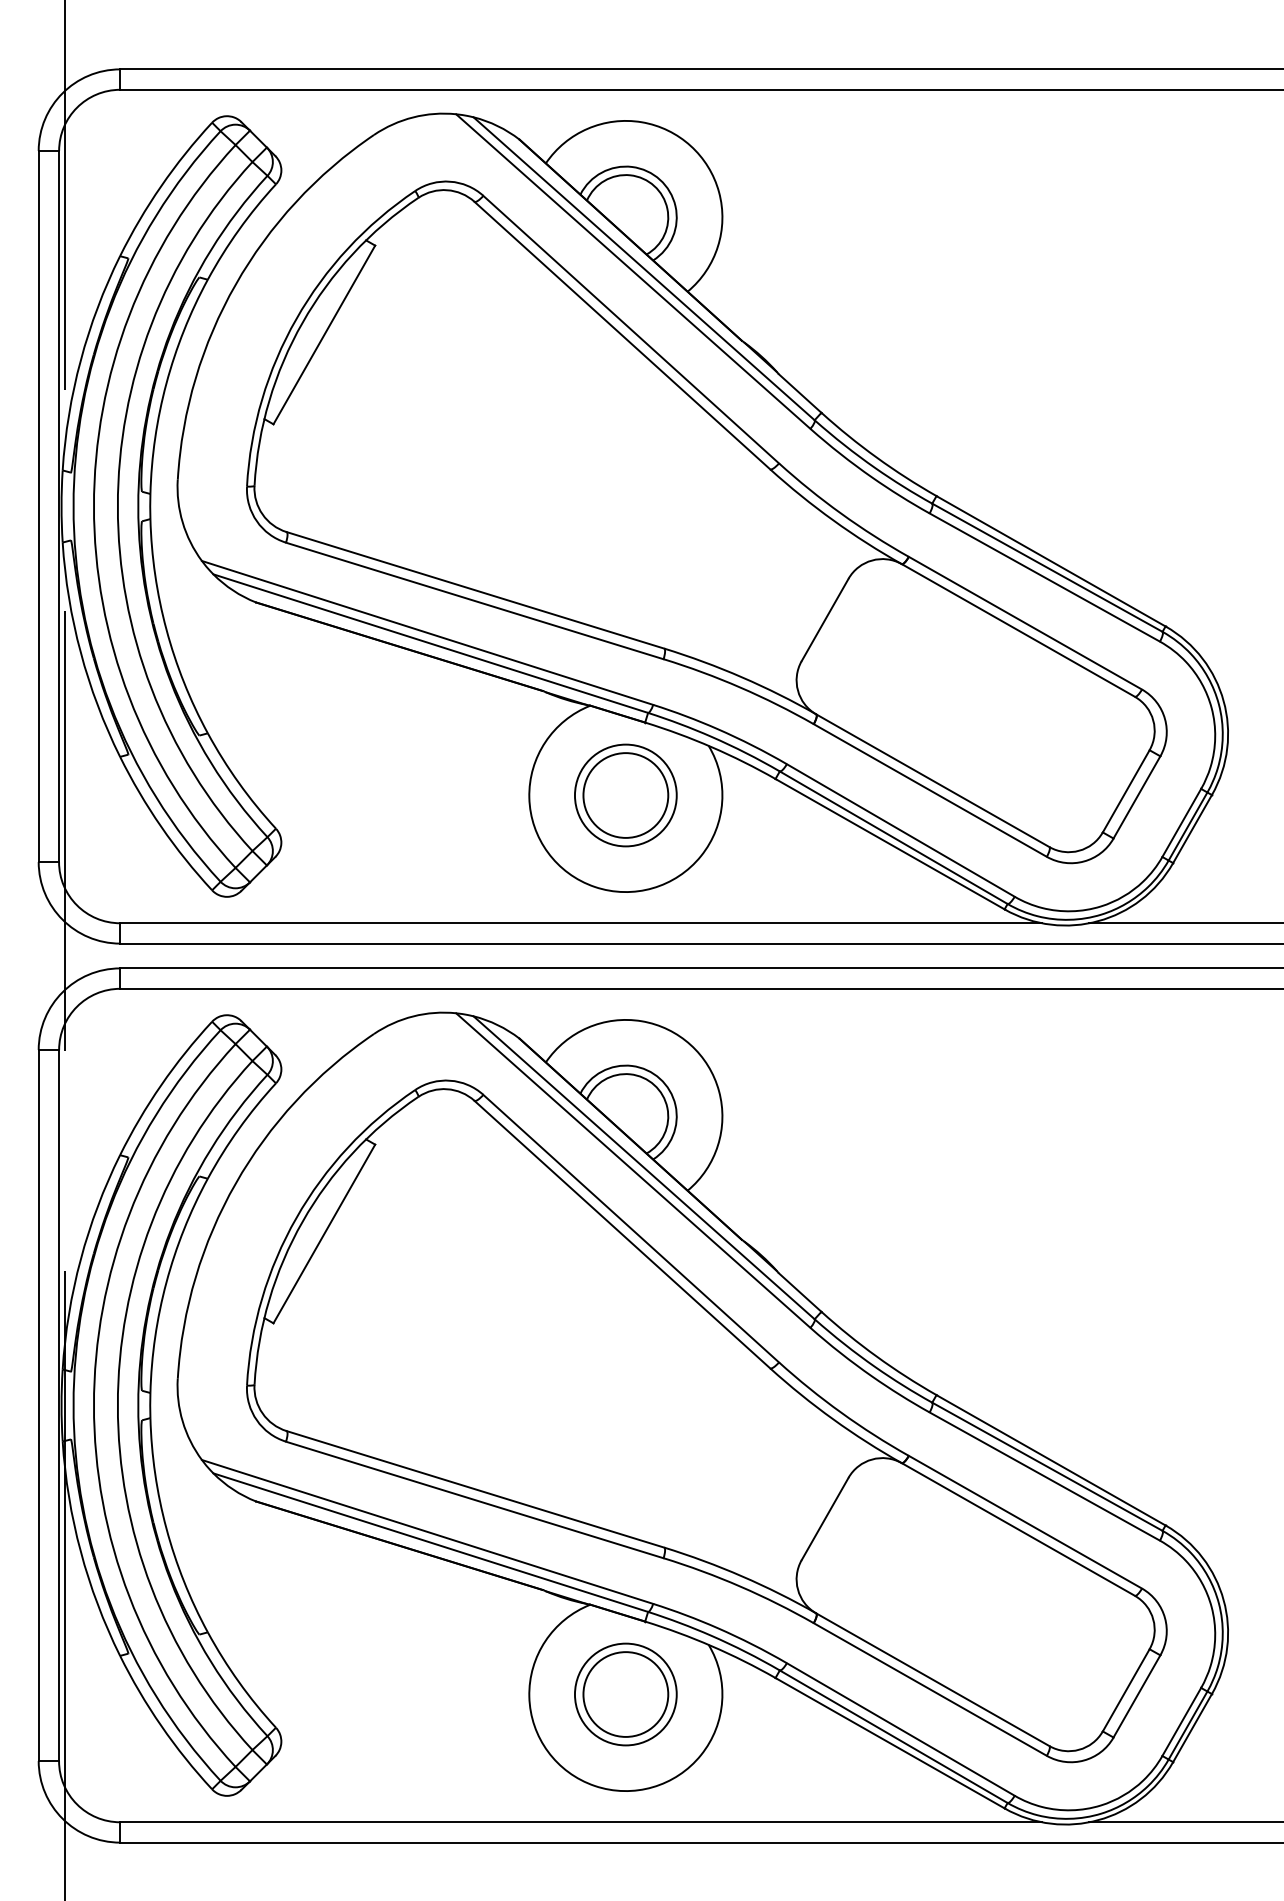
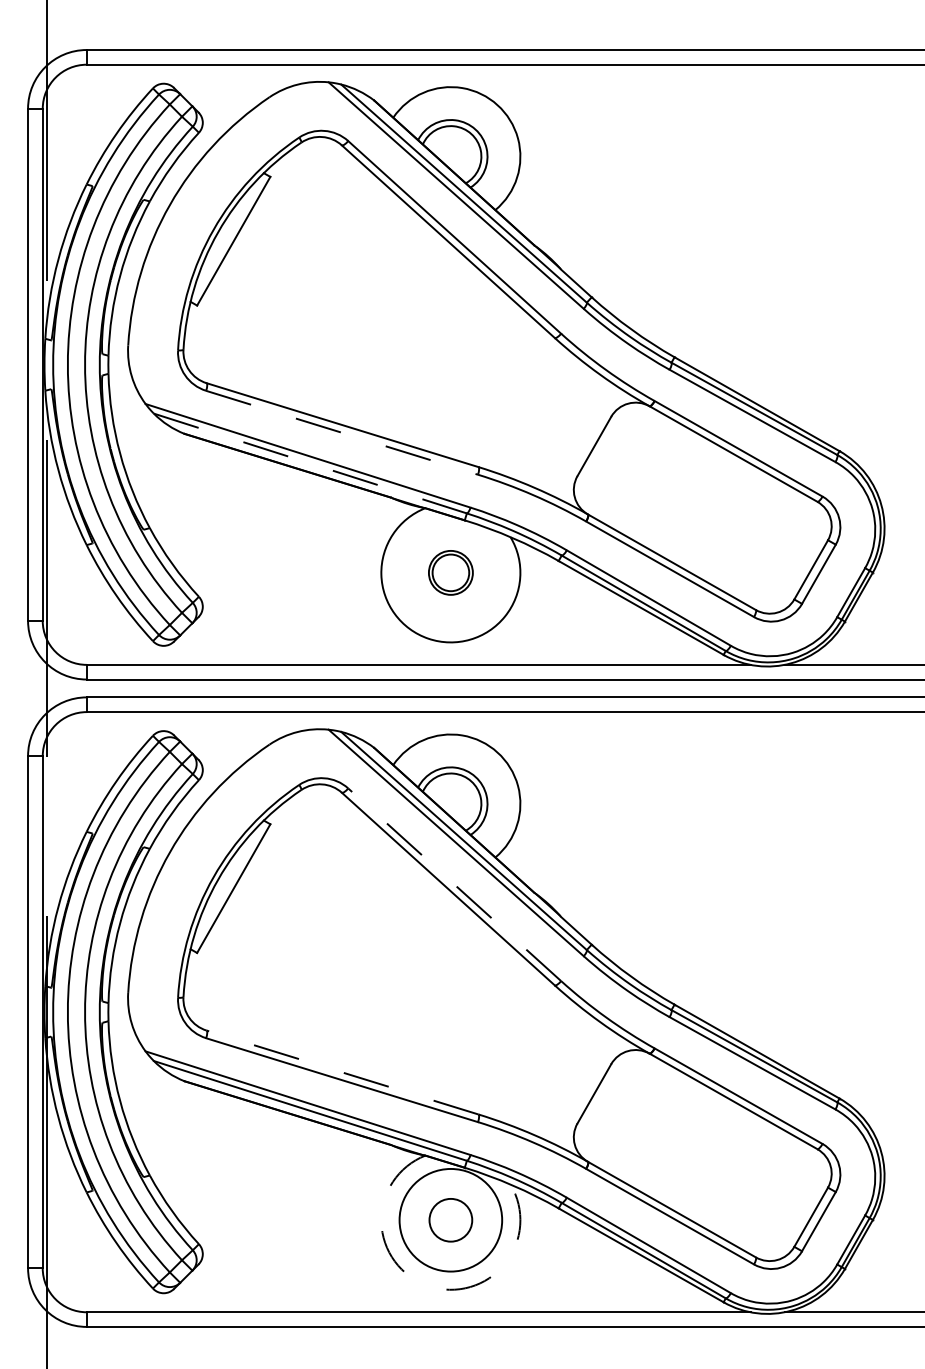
line: (474, 600) -> (341, 432), solid -> dashed
line: (431, 643) -> (310, 463), solid -> dashed
part: (625, 795) -> (450, 572), size x0.6
line: (630, 1228) -> (454, 884), solid -> dashed
line: (475, 1489) -> (342, 1072), solid -> dashed
circle: (625, 1694) -> (450, 1220), size x0.7
circle: (625, 1694) -> (450, 1220), size x1.4
arc: (594, 1785) -> (428, 1285), solid -> dashed

